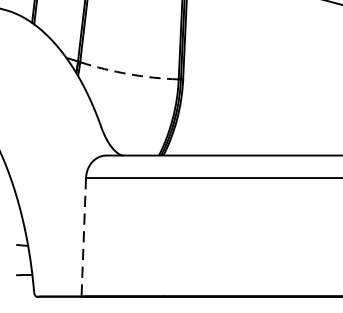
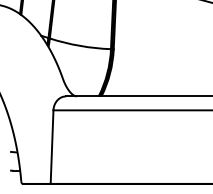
arc: (129, 73) -> (80, 45), dashed -> solid
line: (84, 237) -> (52, 147), dashed -> solid

